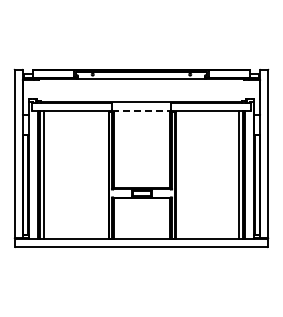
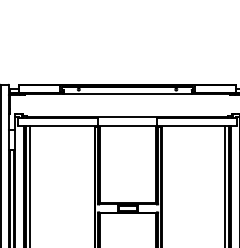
line: (141, 110) -> (127, 125), dashed -> solid

